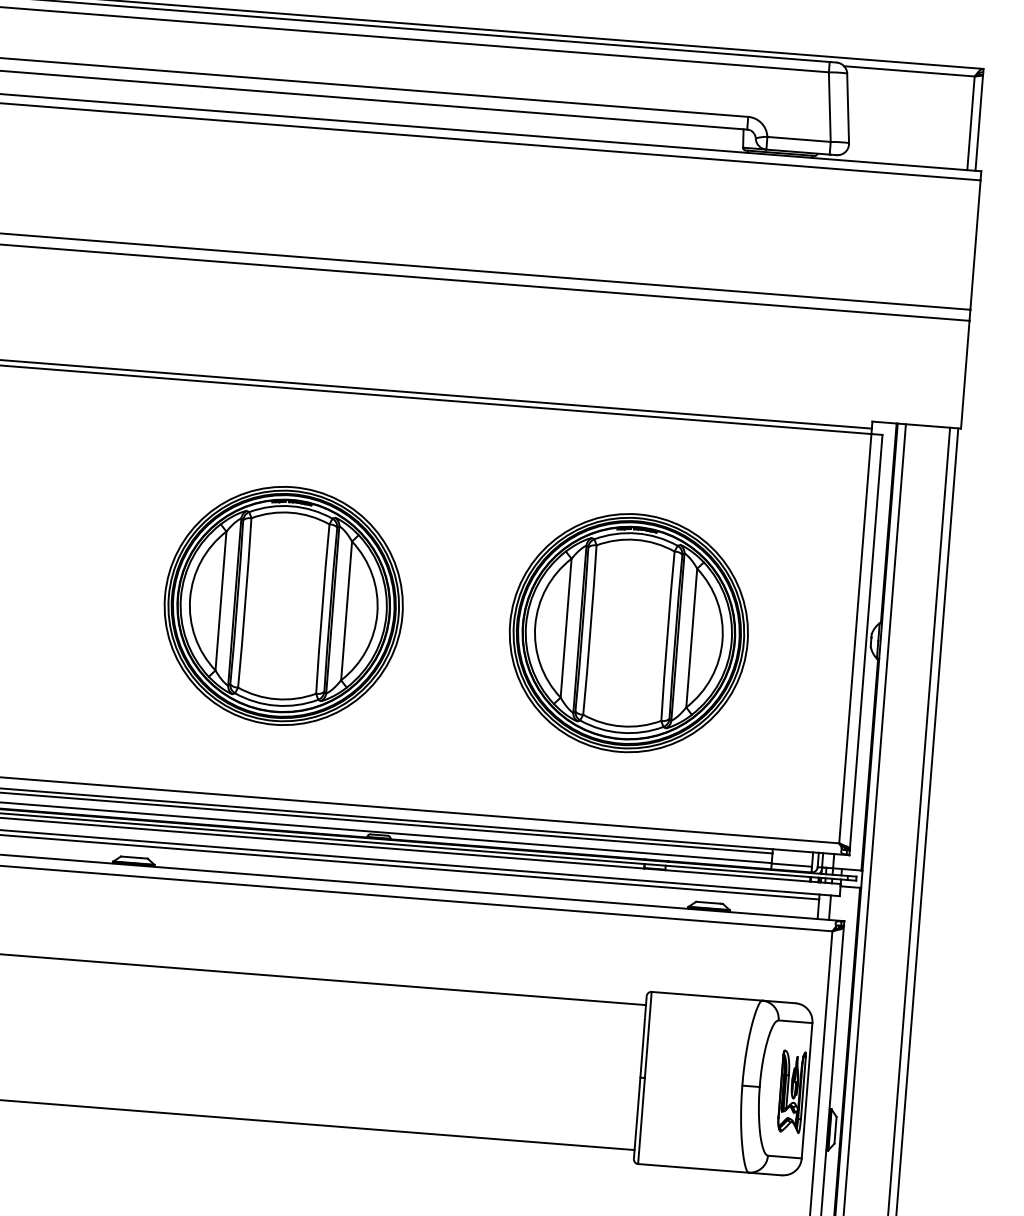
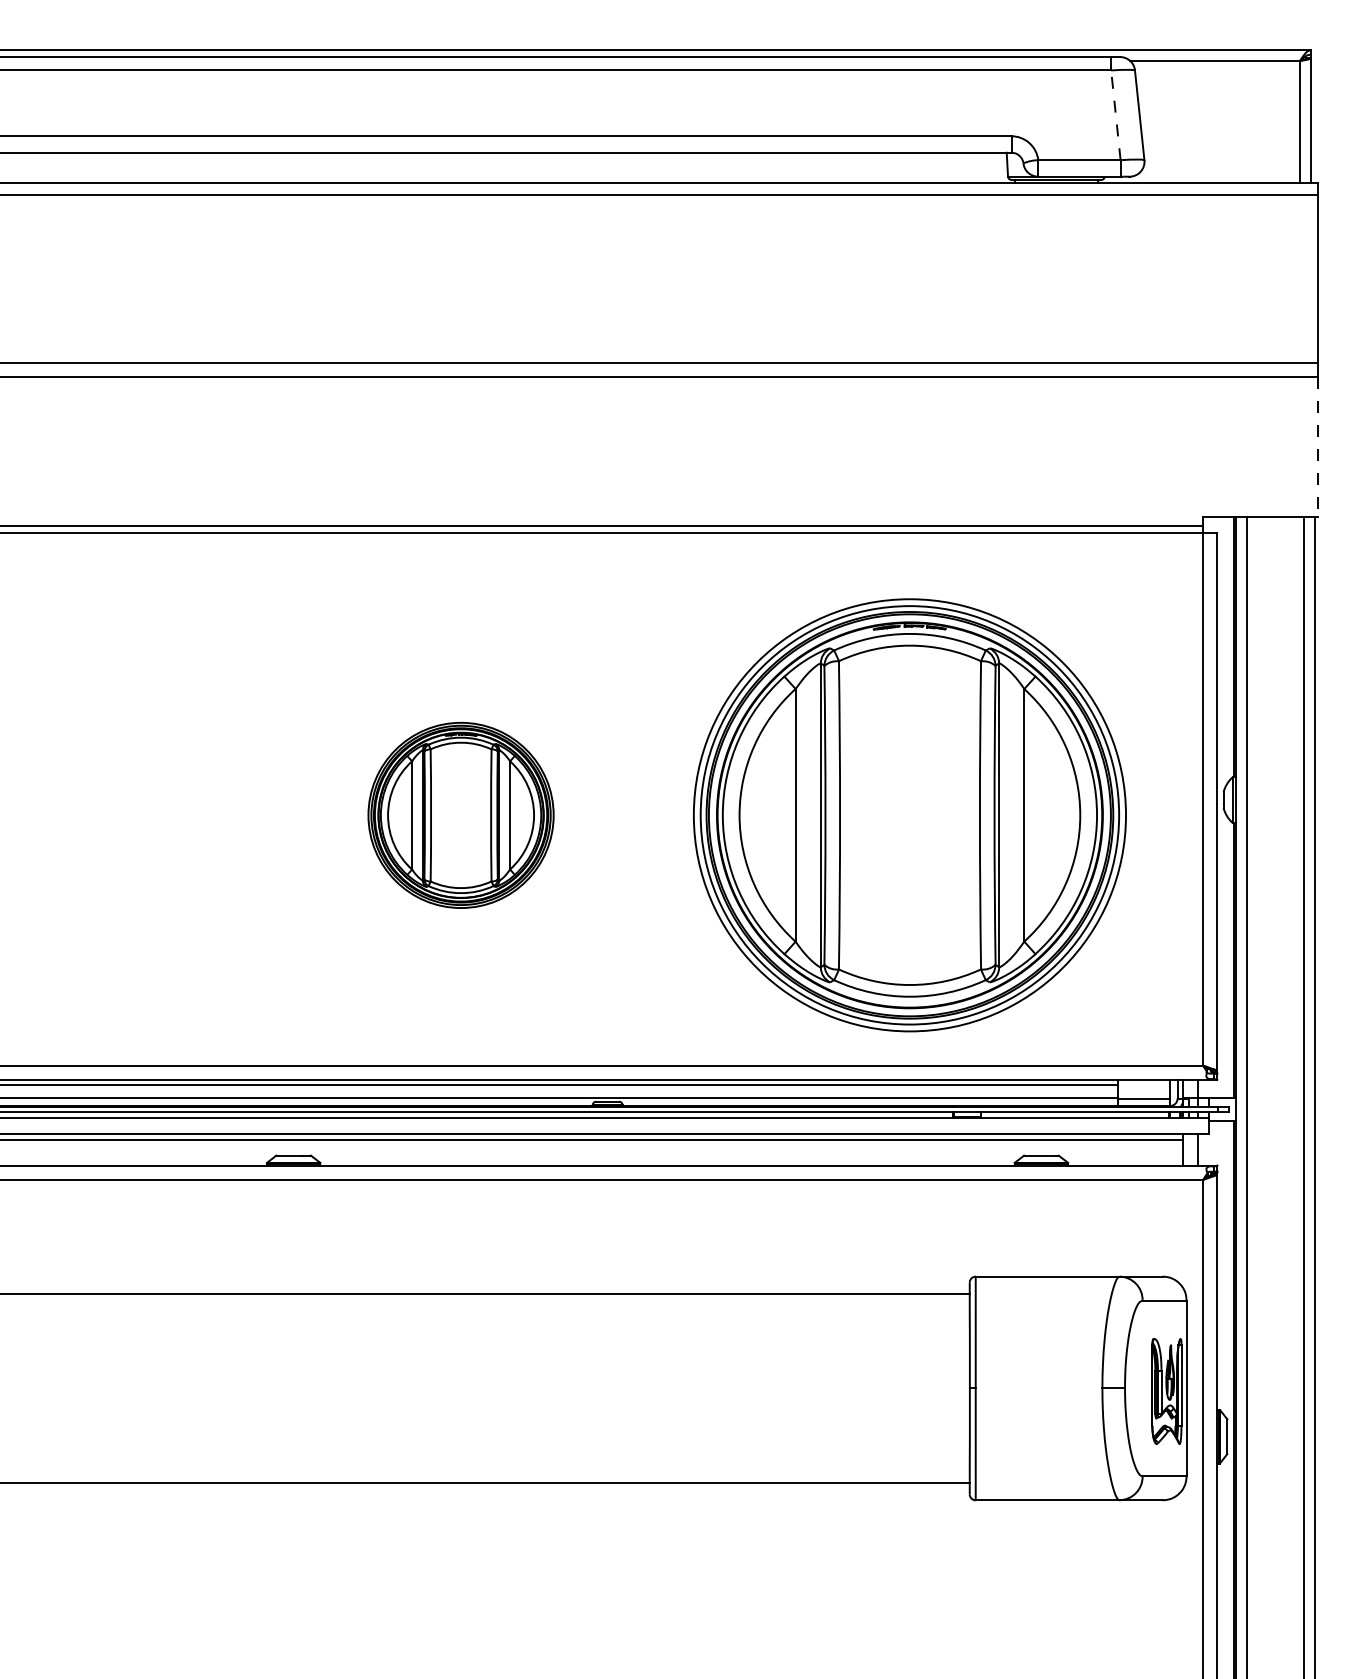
line: (829, 106) -> (1115, 114), solid -> dashed
line: (965, 374) -> (1318, 447), solid -> dashed
part: (283, 606) -> (460, 815), size x0.6
part: (628, 633) -> (909, 815), size x1.4

